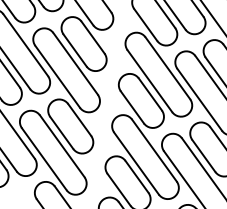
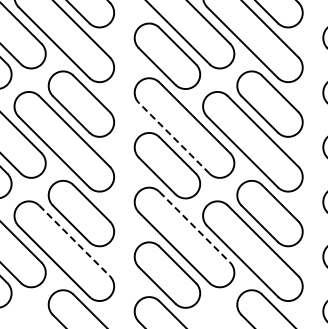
line: (150, 81) -> (174, 138), solid -> dashed
line: (62, 145) -> (74, 240), solid -> dashed
line: (154, 150) -> (194, 227), solid -> dashed

